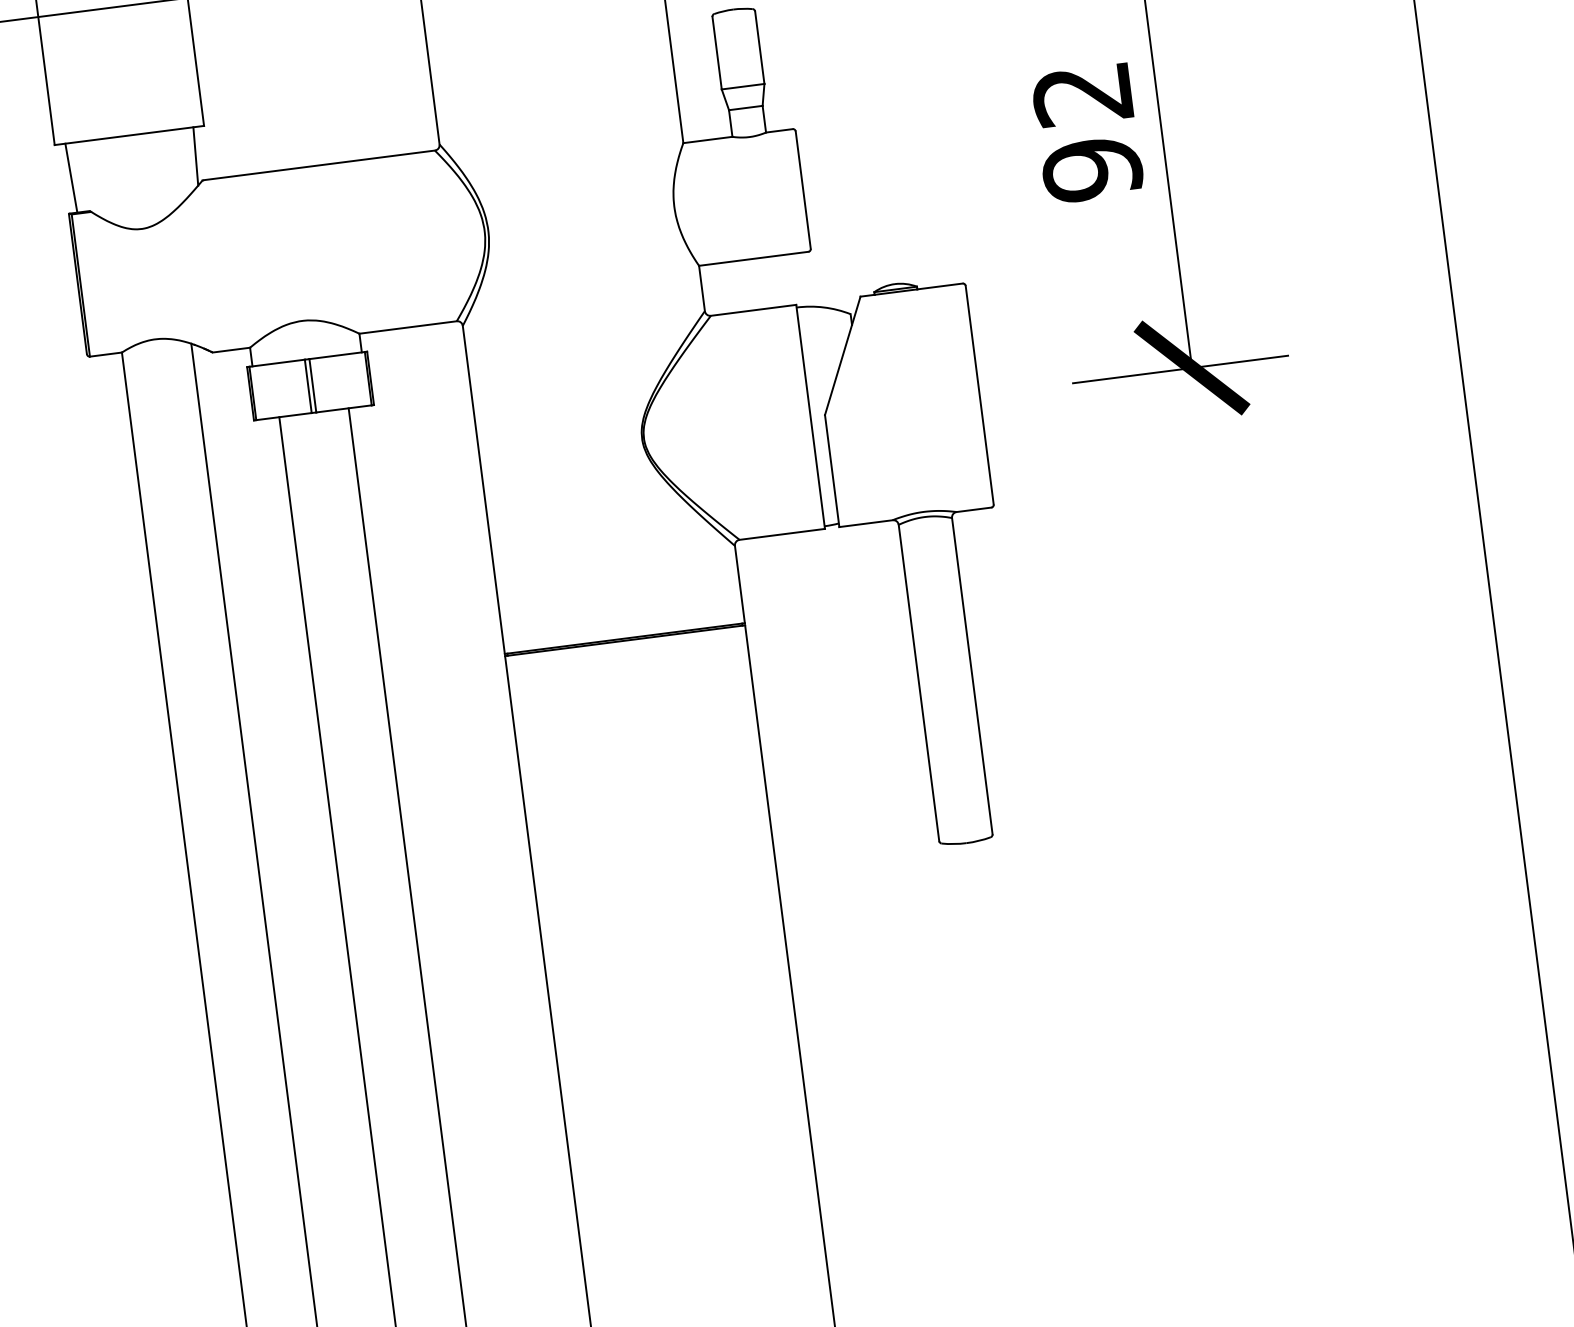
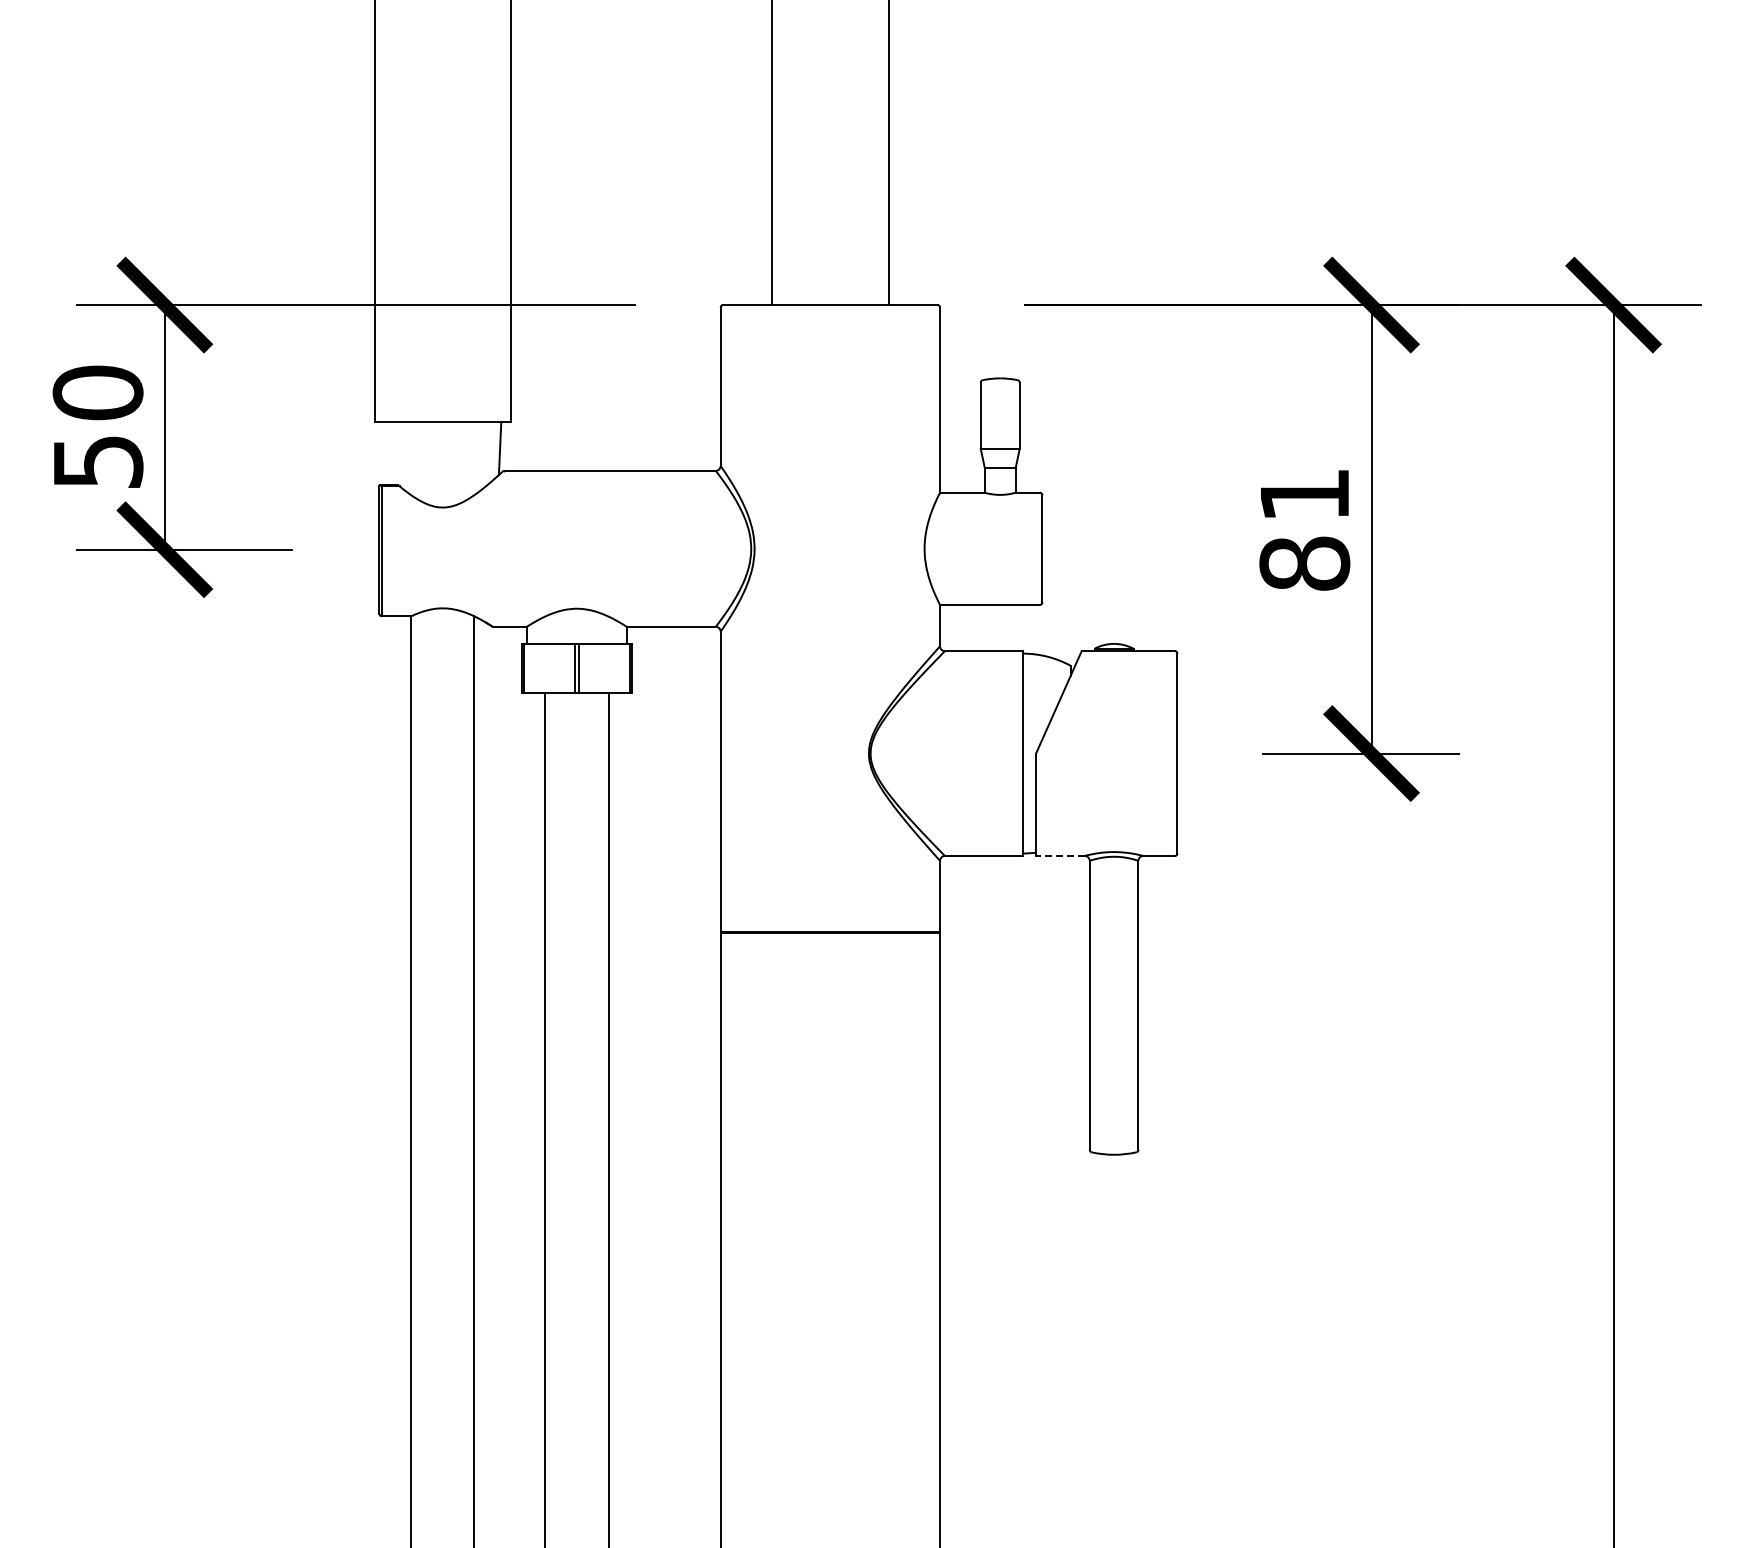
text: (1087, 133) -> (1304, 530), 92 -> 81
line: (71, 177) -> (385, 453), removed
line: (864, 523) -> (1059, 855), solid -> dashed

